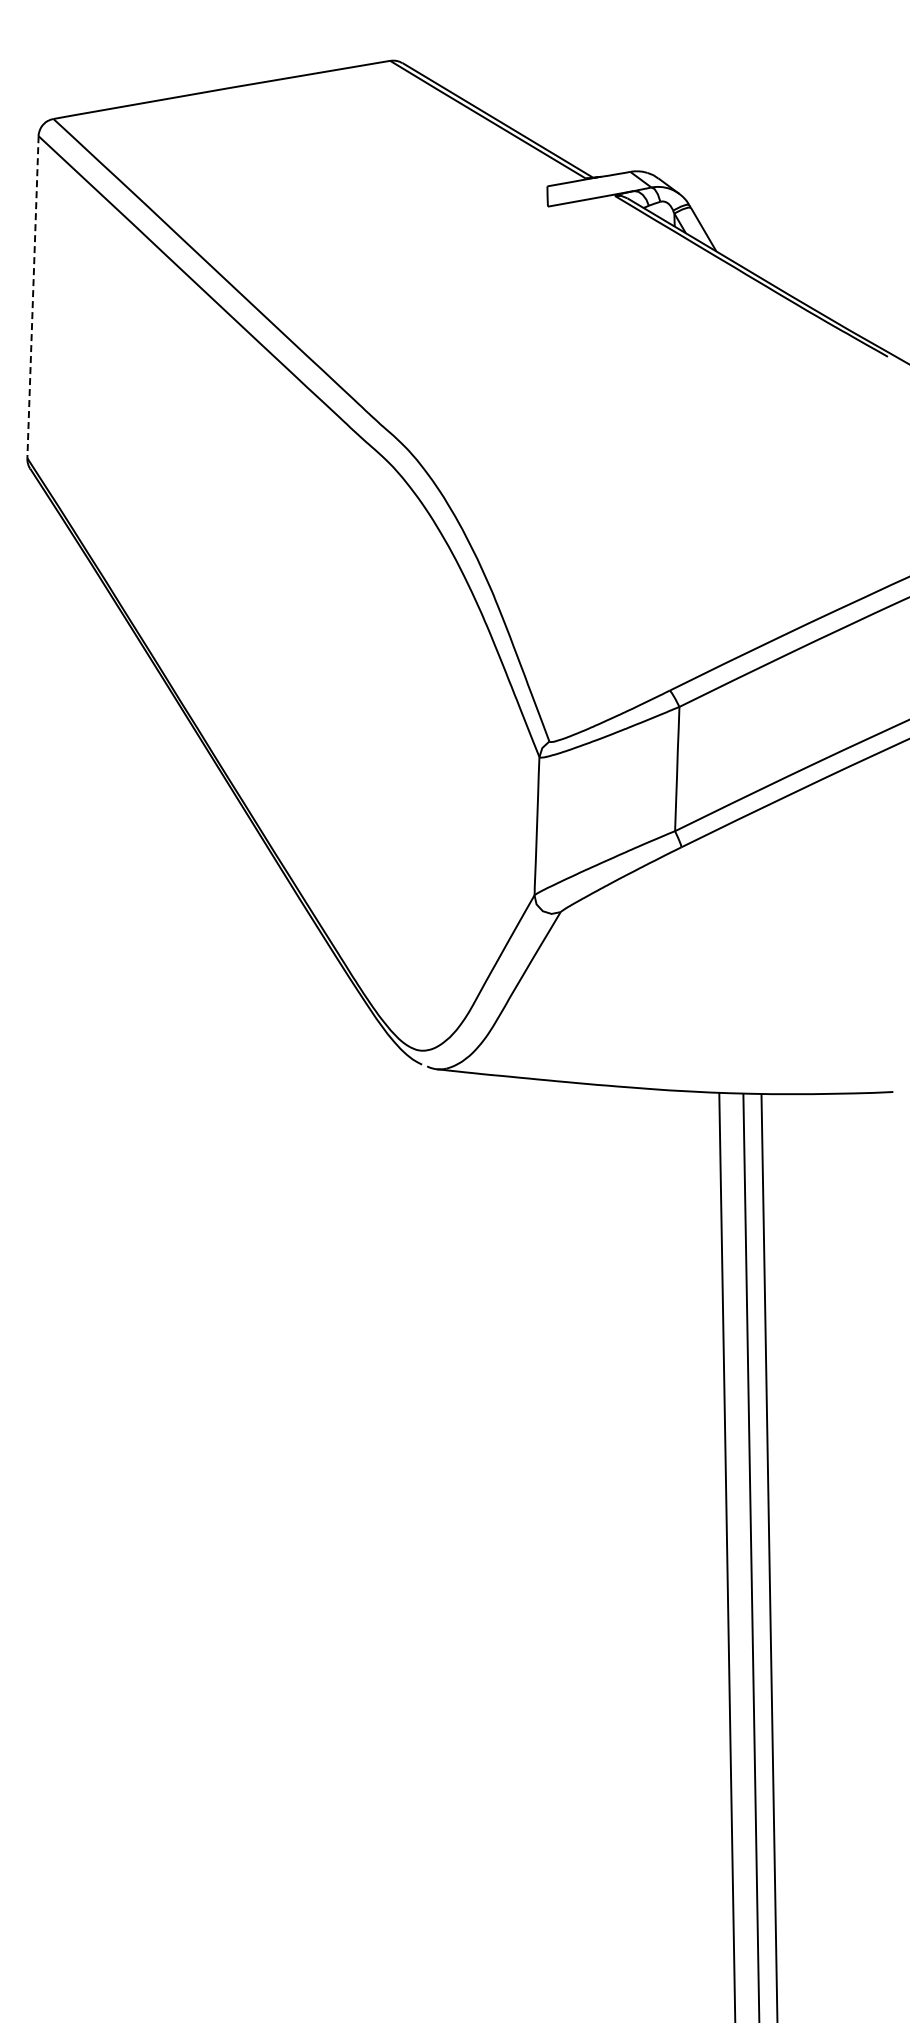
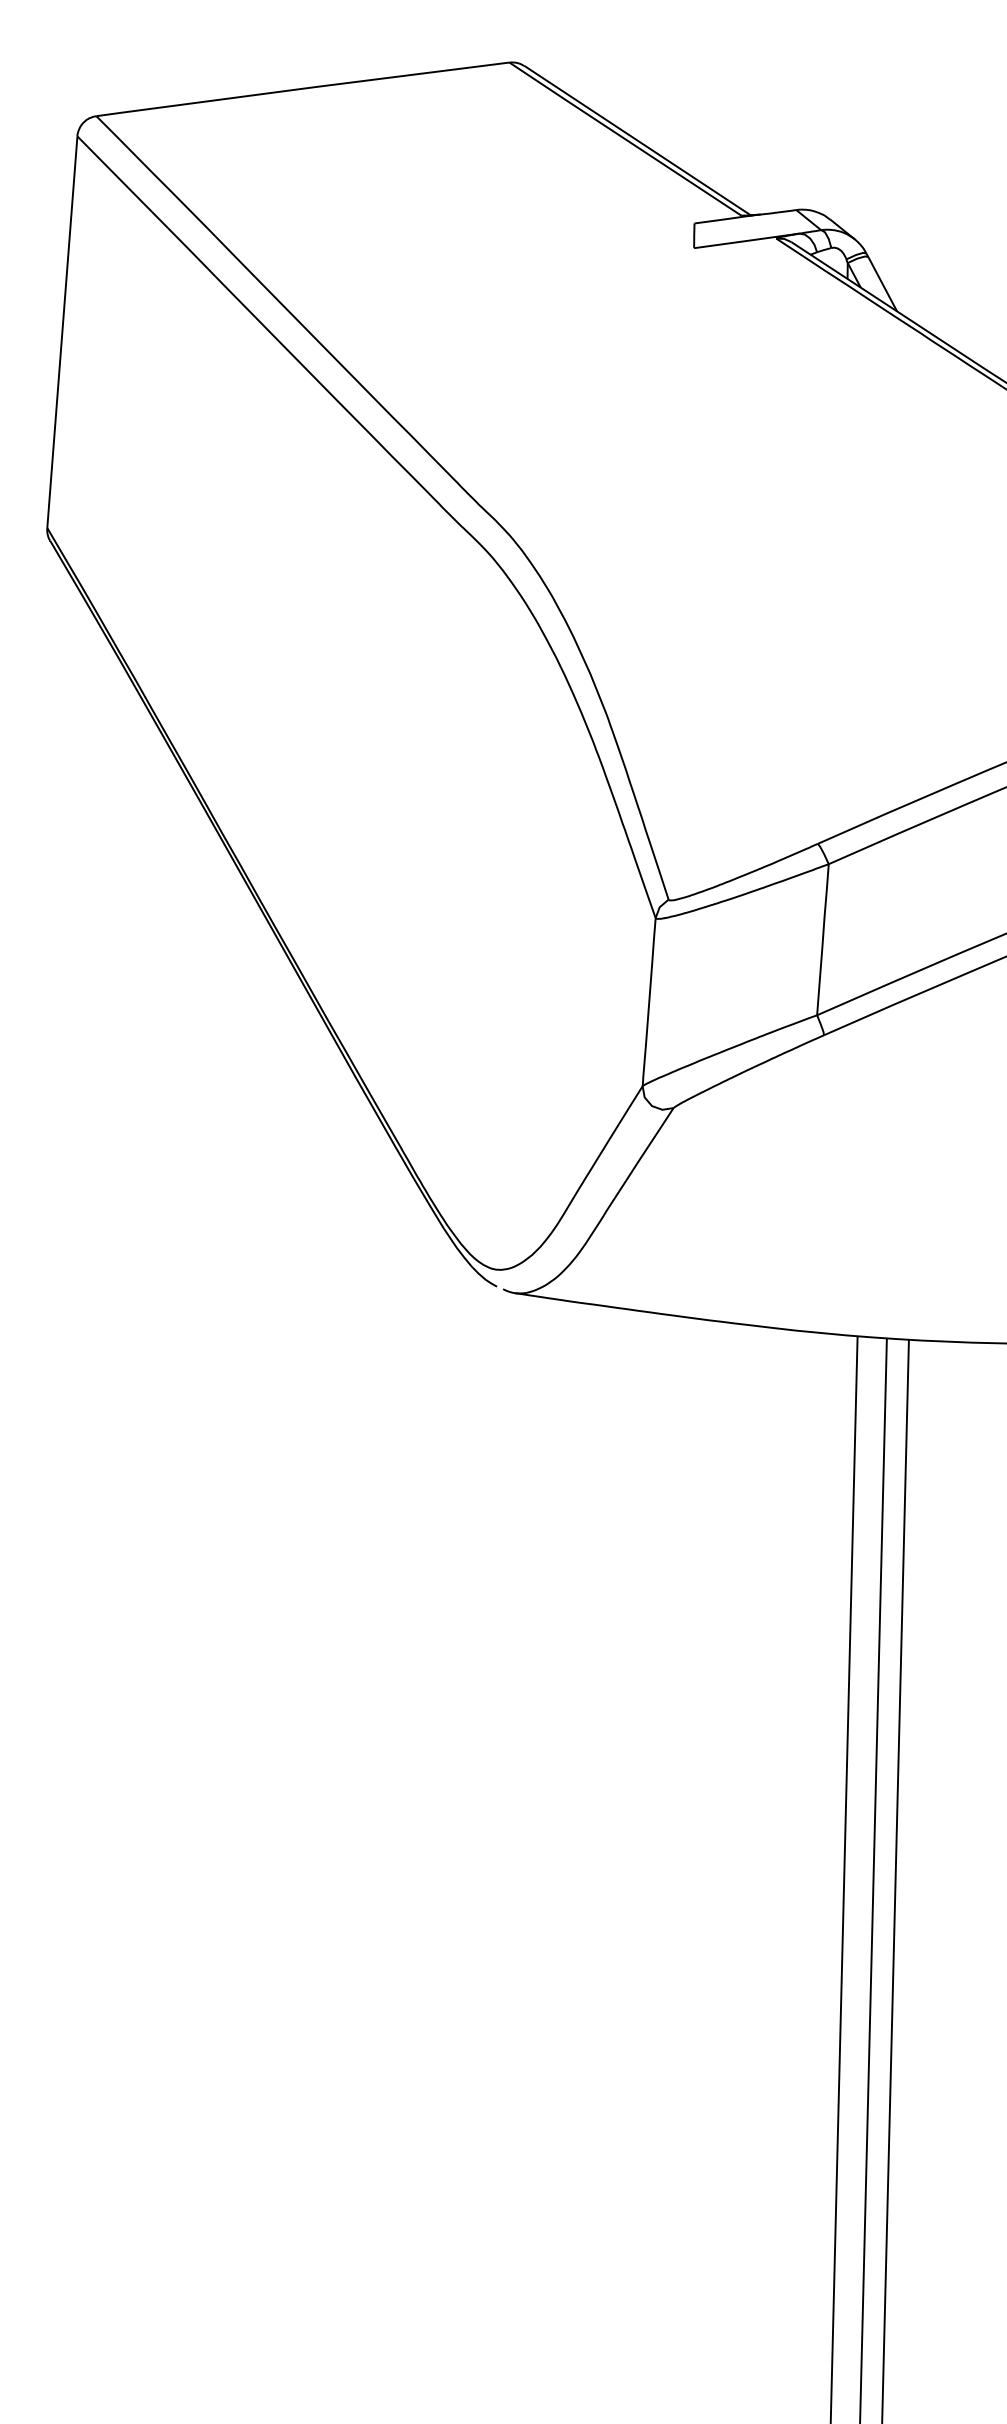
line: (33, 297) -> (62, 332), dashed -> solid

